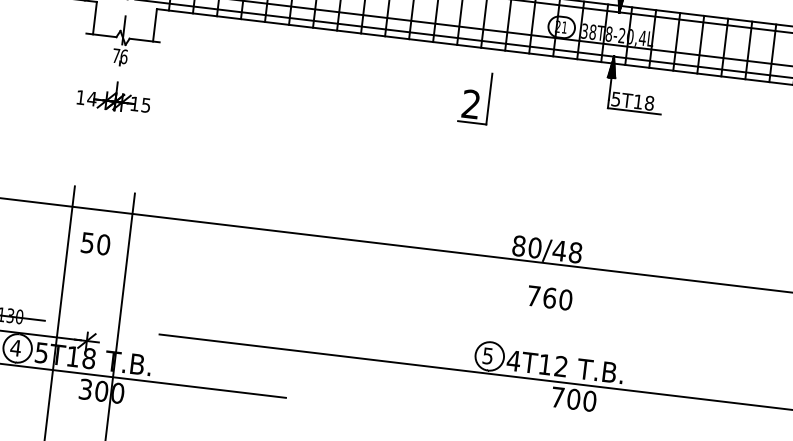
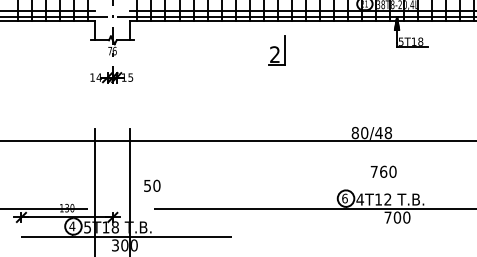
part: (474, 97) -> (276, 50), moved
text: (96, 243) -> (152, 185), moved
text: (549, 297) -> (383, 171), moved
text: (487, 355) -> (344, 198), 5 -> 6

